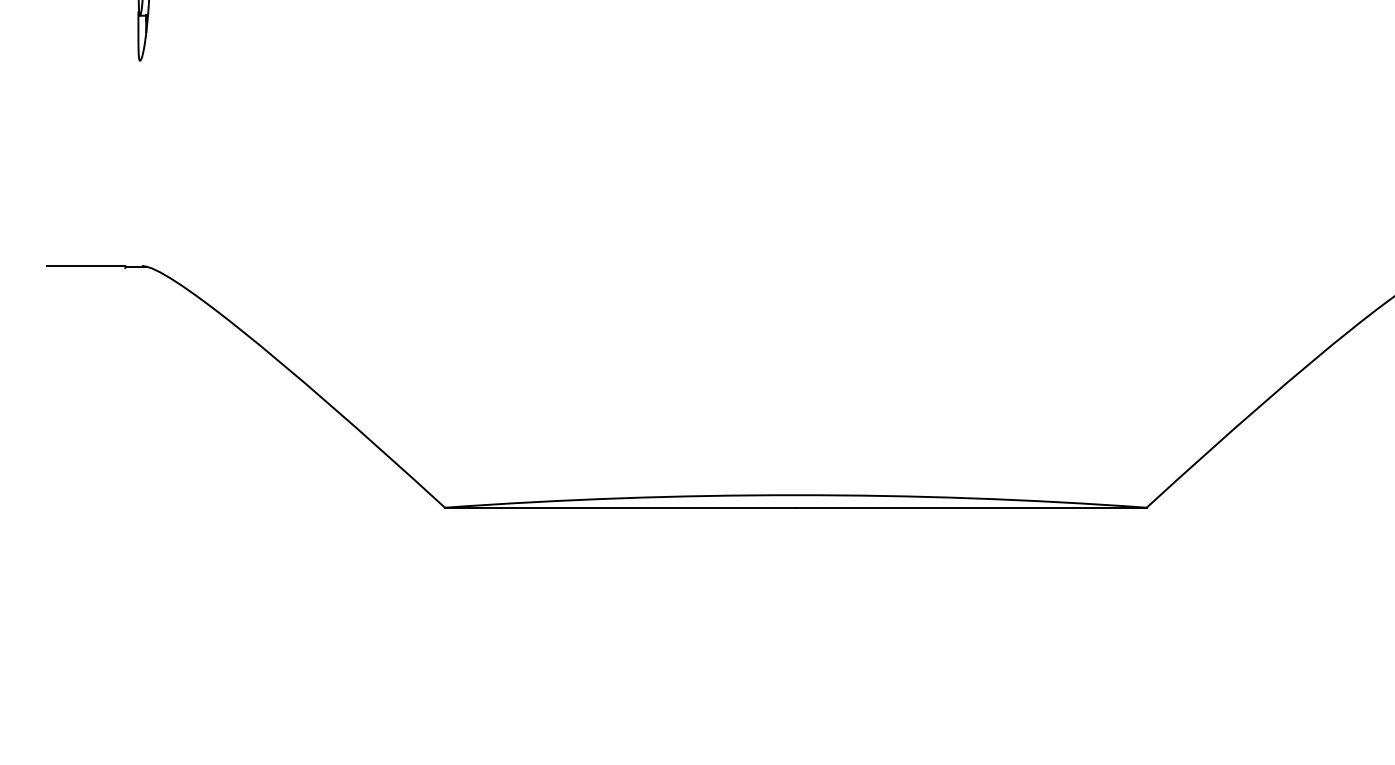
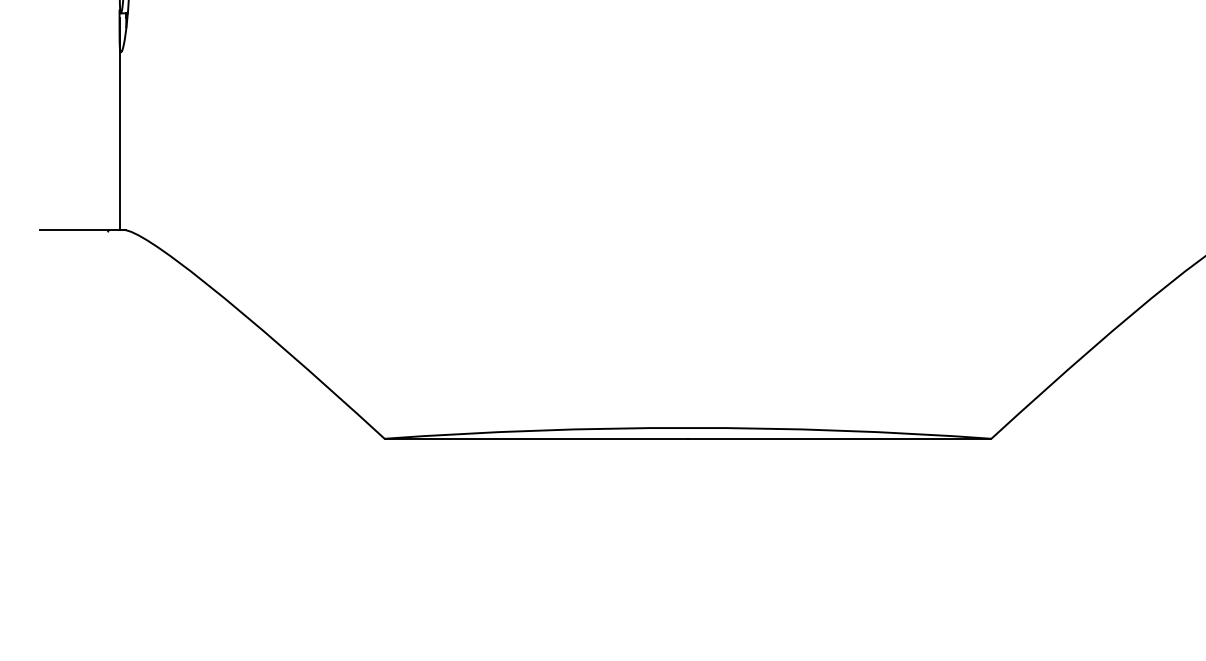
line: (138, 143) -> (119, 123), added

